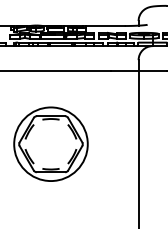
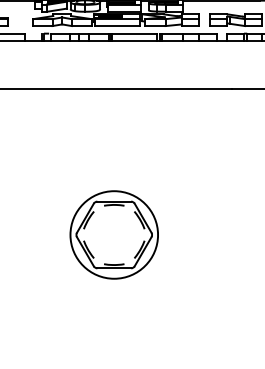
part: (50, 143) -> (113, 233), size x0.6

